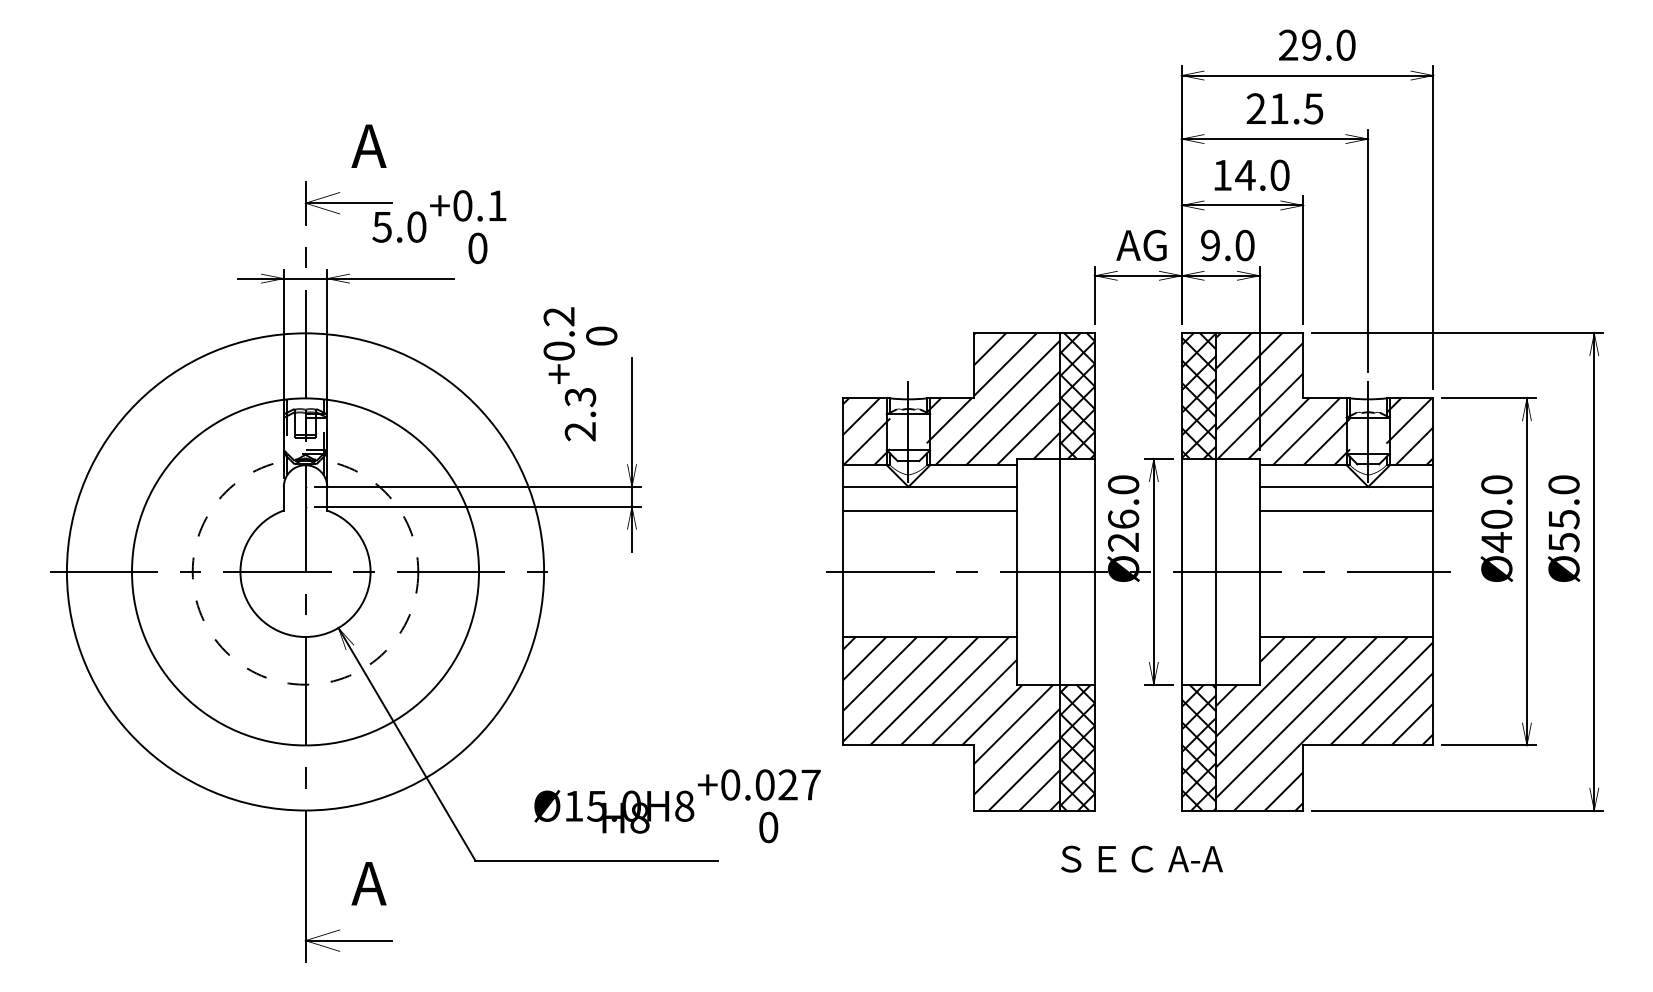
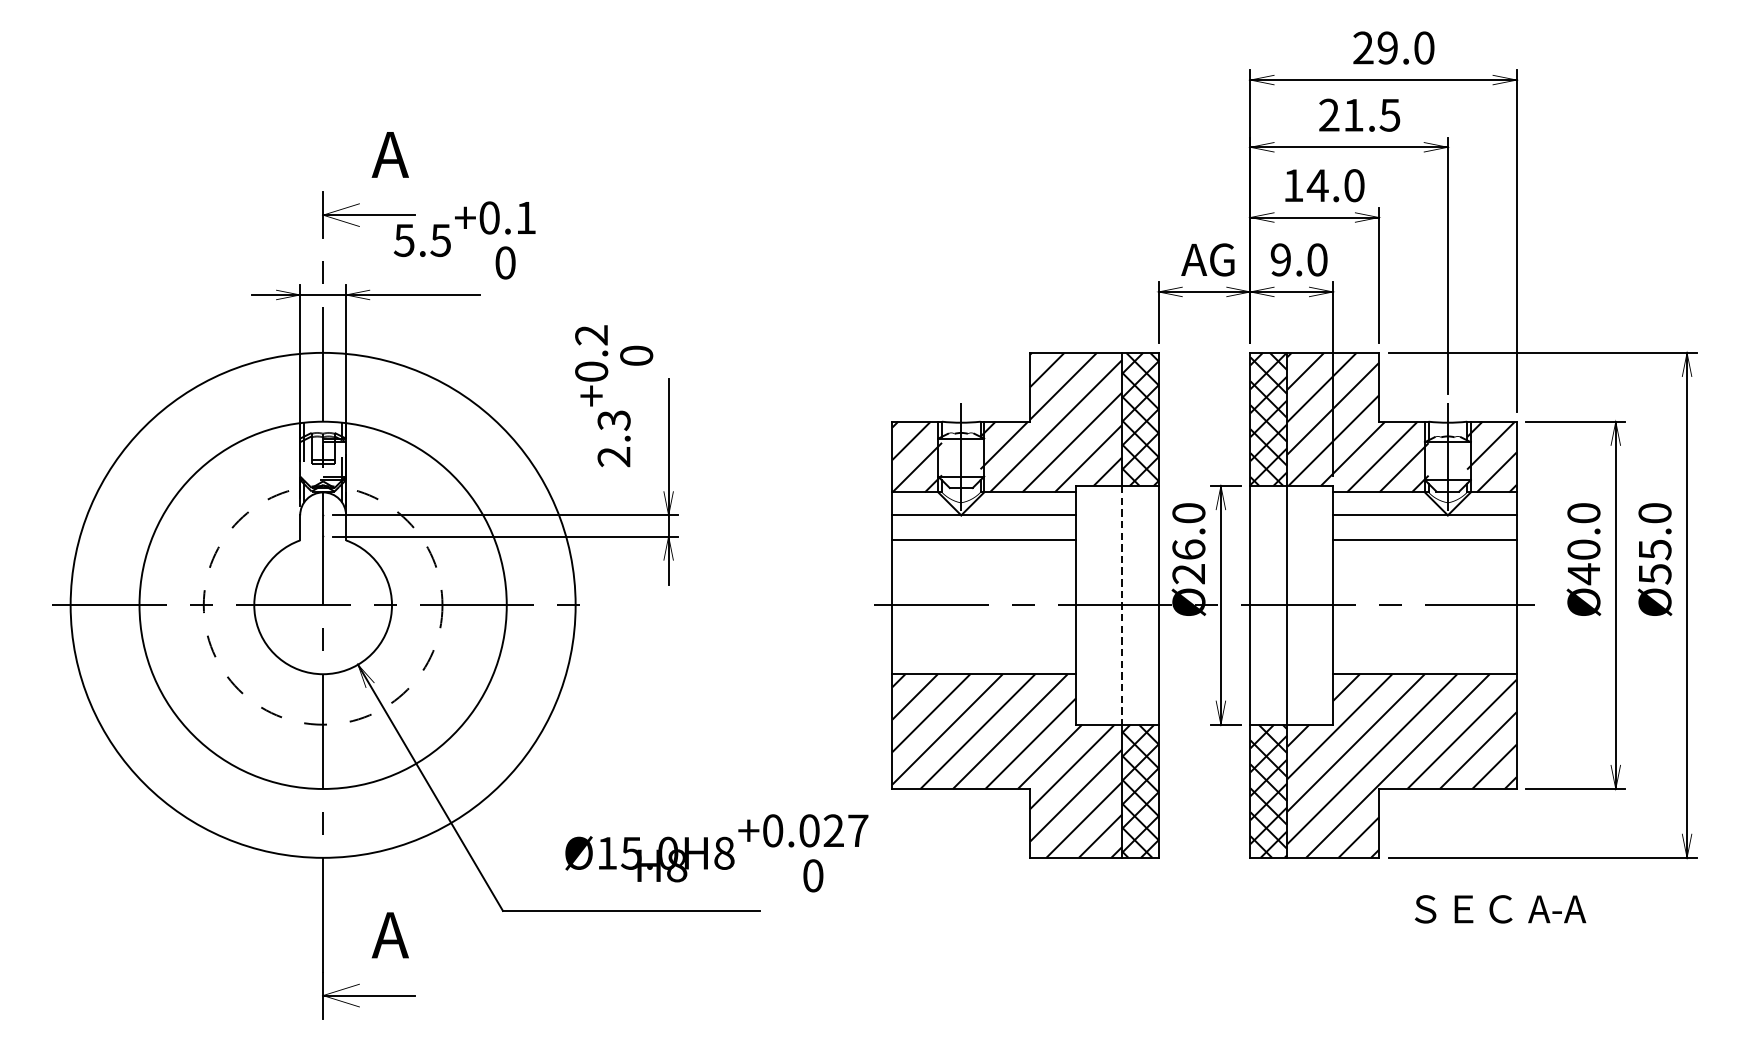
text: (416, 226) -> (440, 239), 5.0 -> 5.5
line: (1060, 571) -> (1122, 604), solid -> dashed
text: (1141, 858) -> (1499, 908), moved

